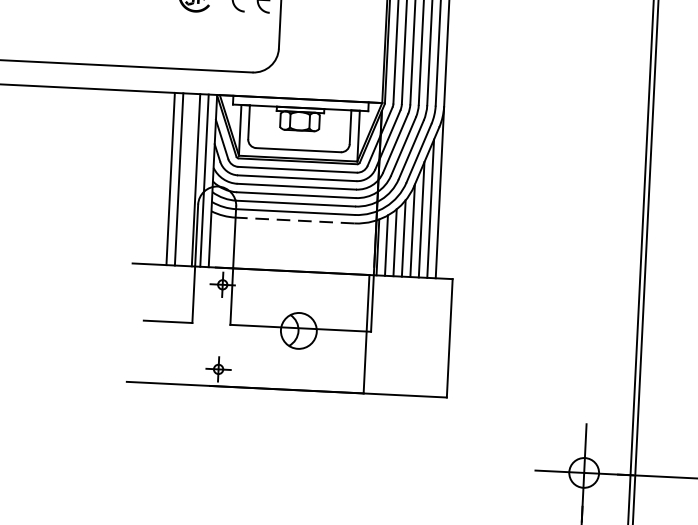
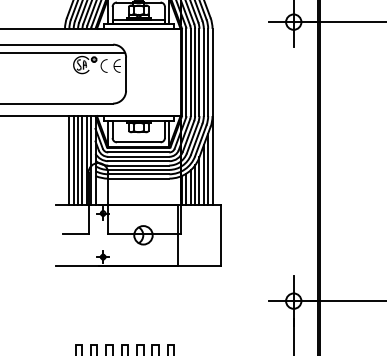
line: (162, 178) -> (69, 160), added
line: (187, 180) -> (82, 160), added
line: (294, 220) -> (138, 178), dashed -> solid

